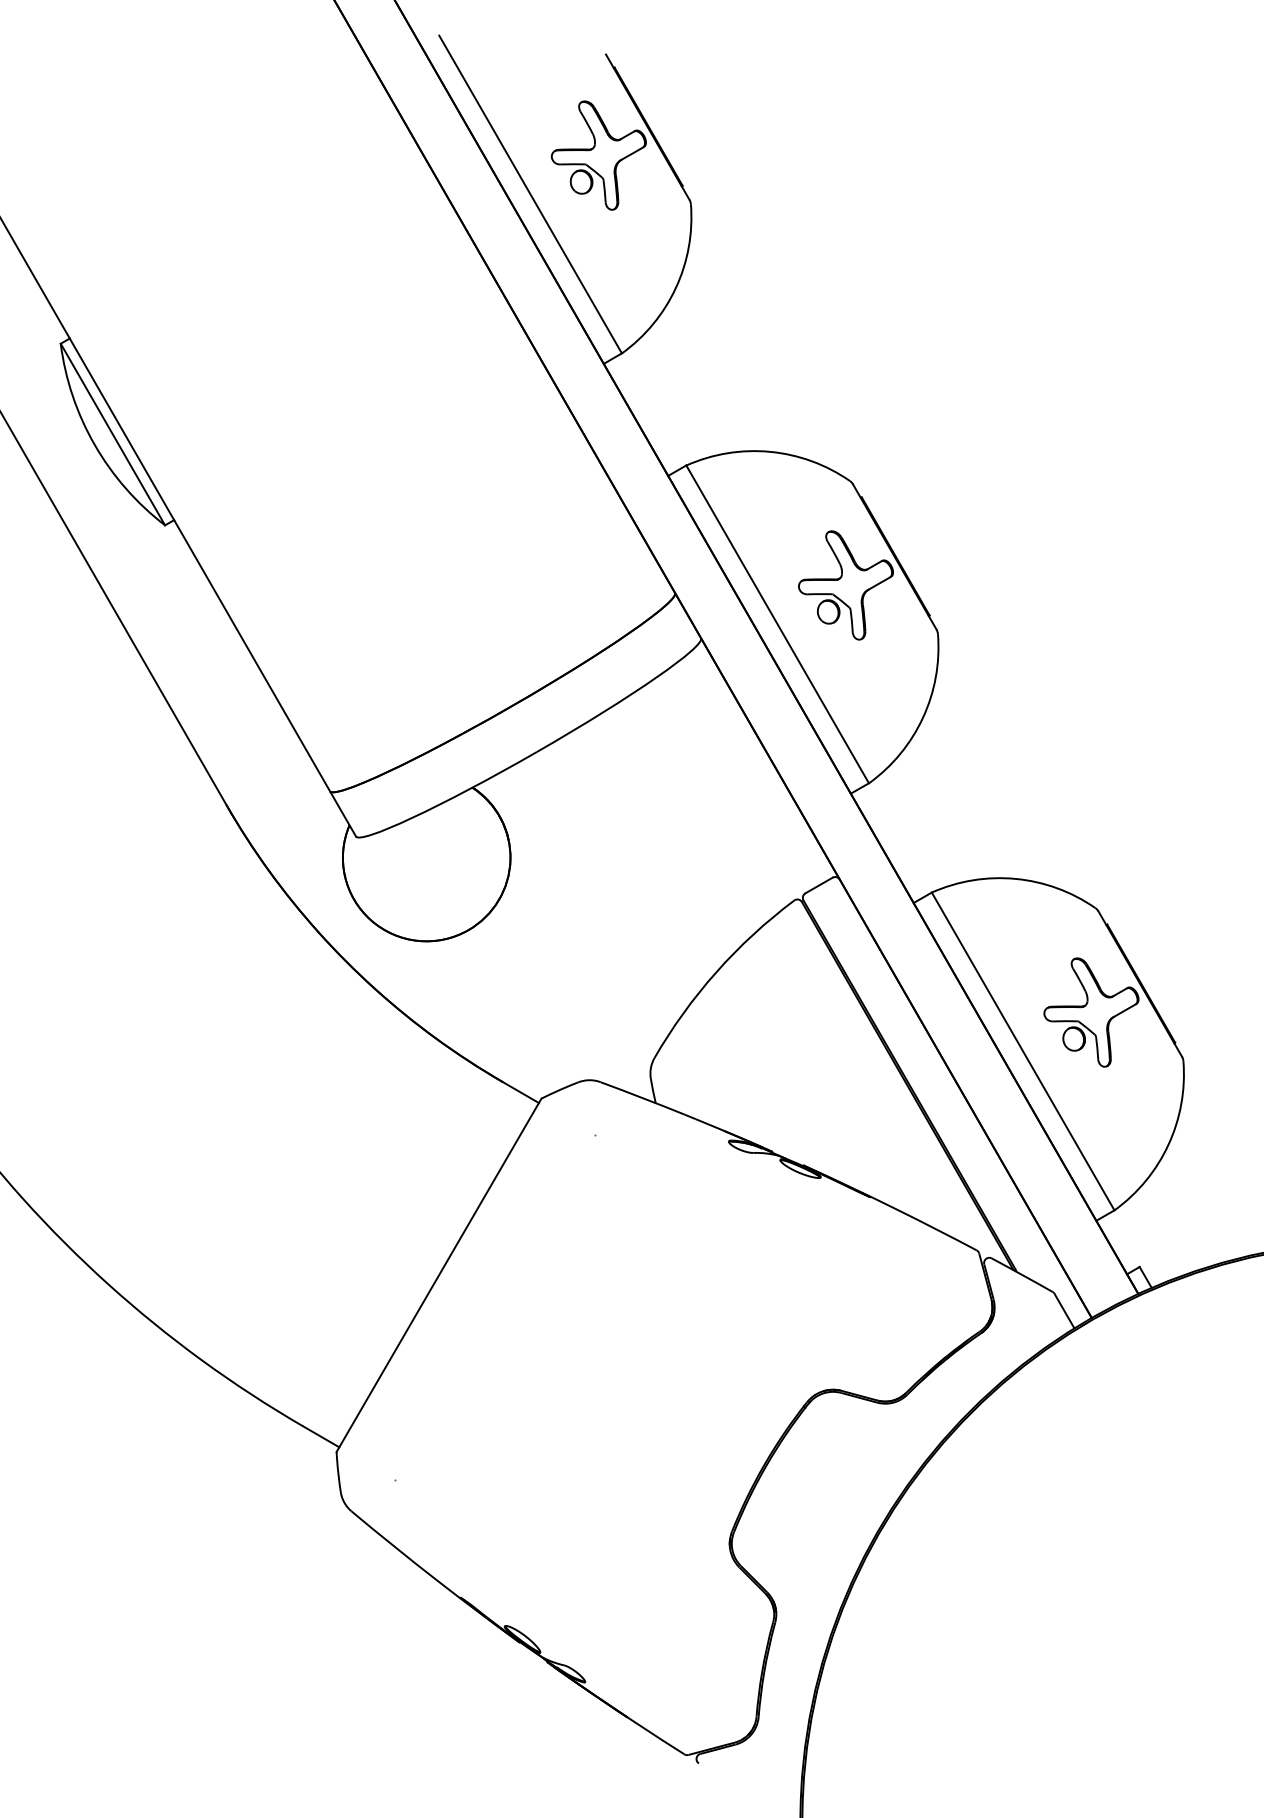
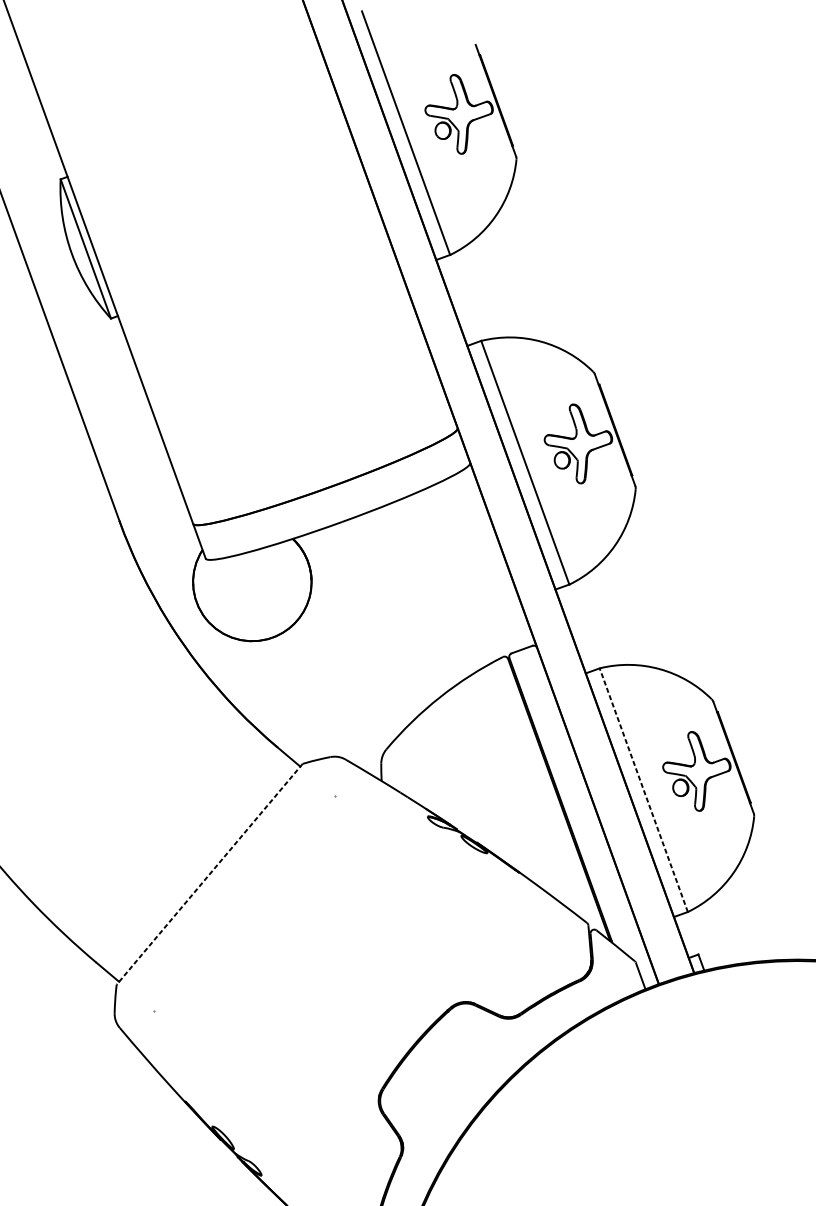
line: (1022, 1051) -> (643, 790), solid -> dashed
line: (438, 1275) -> (209, 874), solid -> dashed

